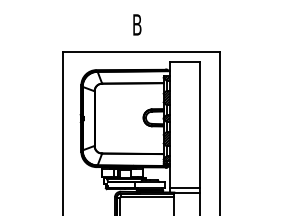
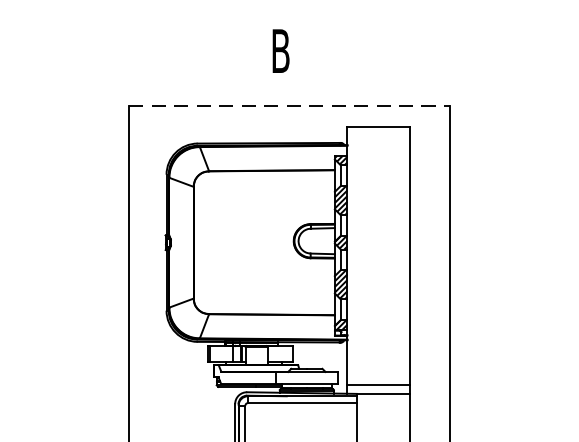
line: (141, 51) -> (289, 105), solid -> dashed

